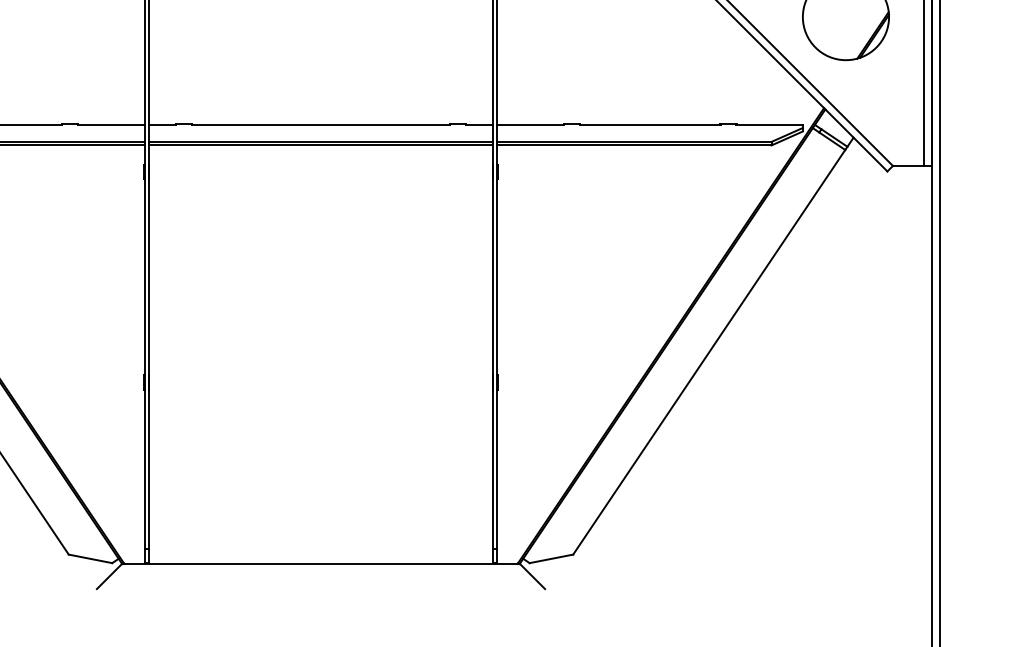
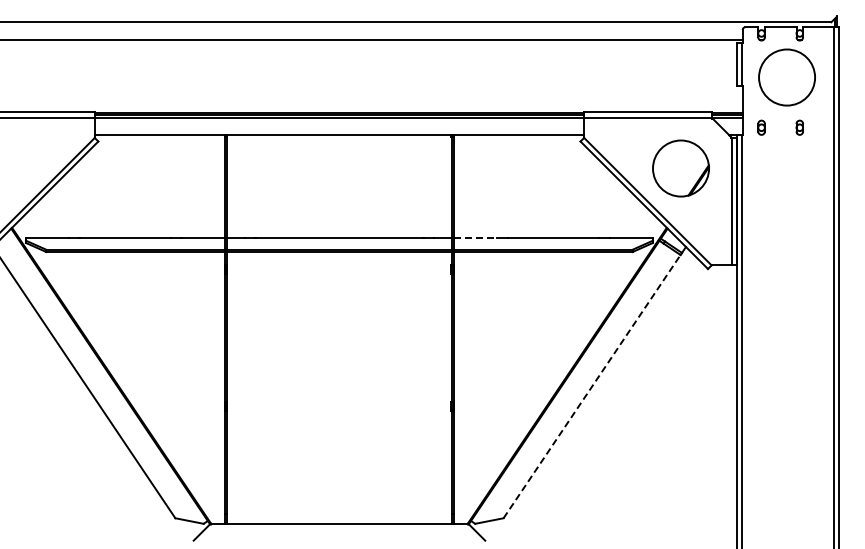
line: (530, 124) -> (475, 238), solid -> dashed
line: (709, 352) -> (592, 386), solid -> dashed

